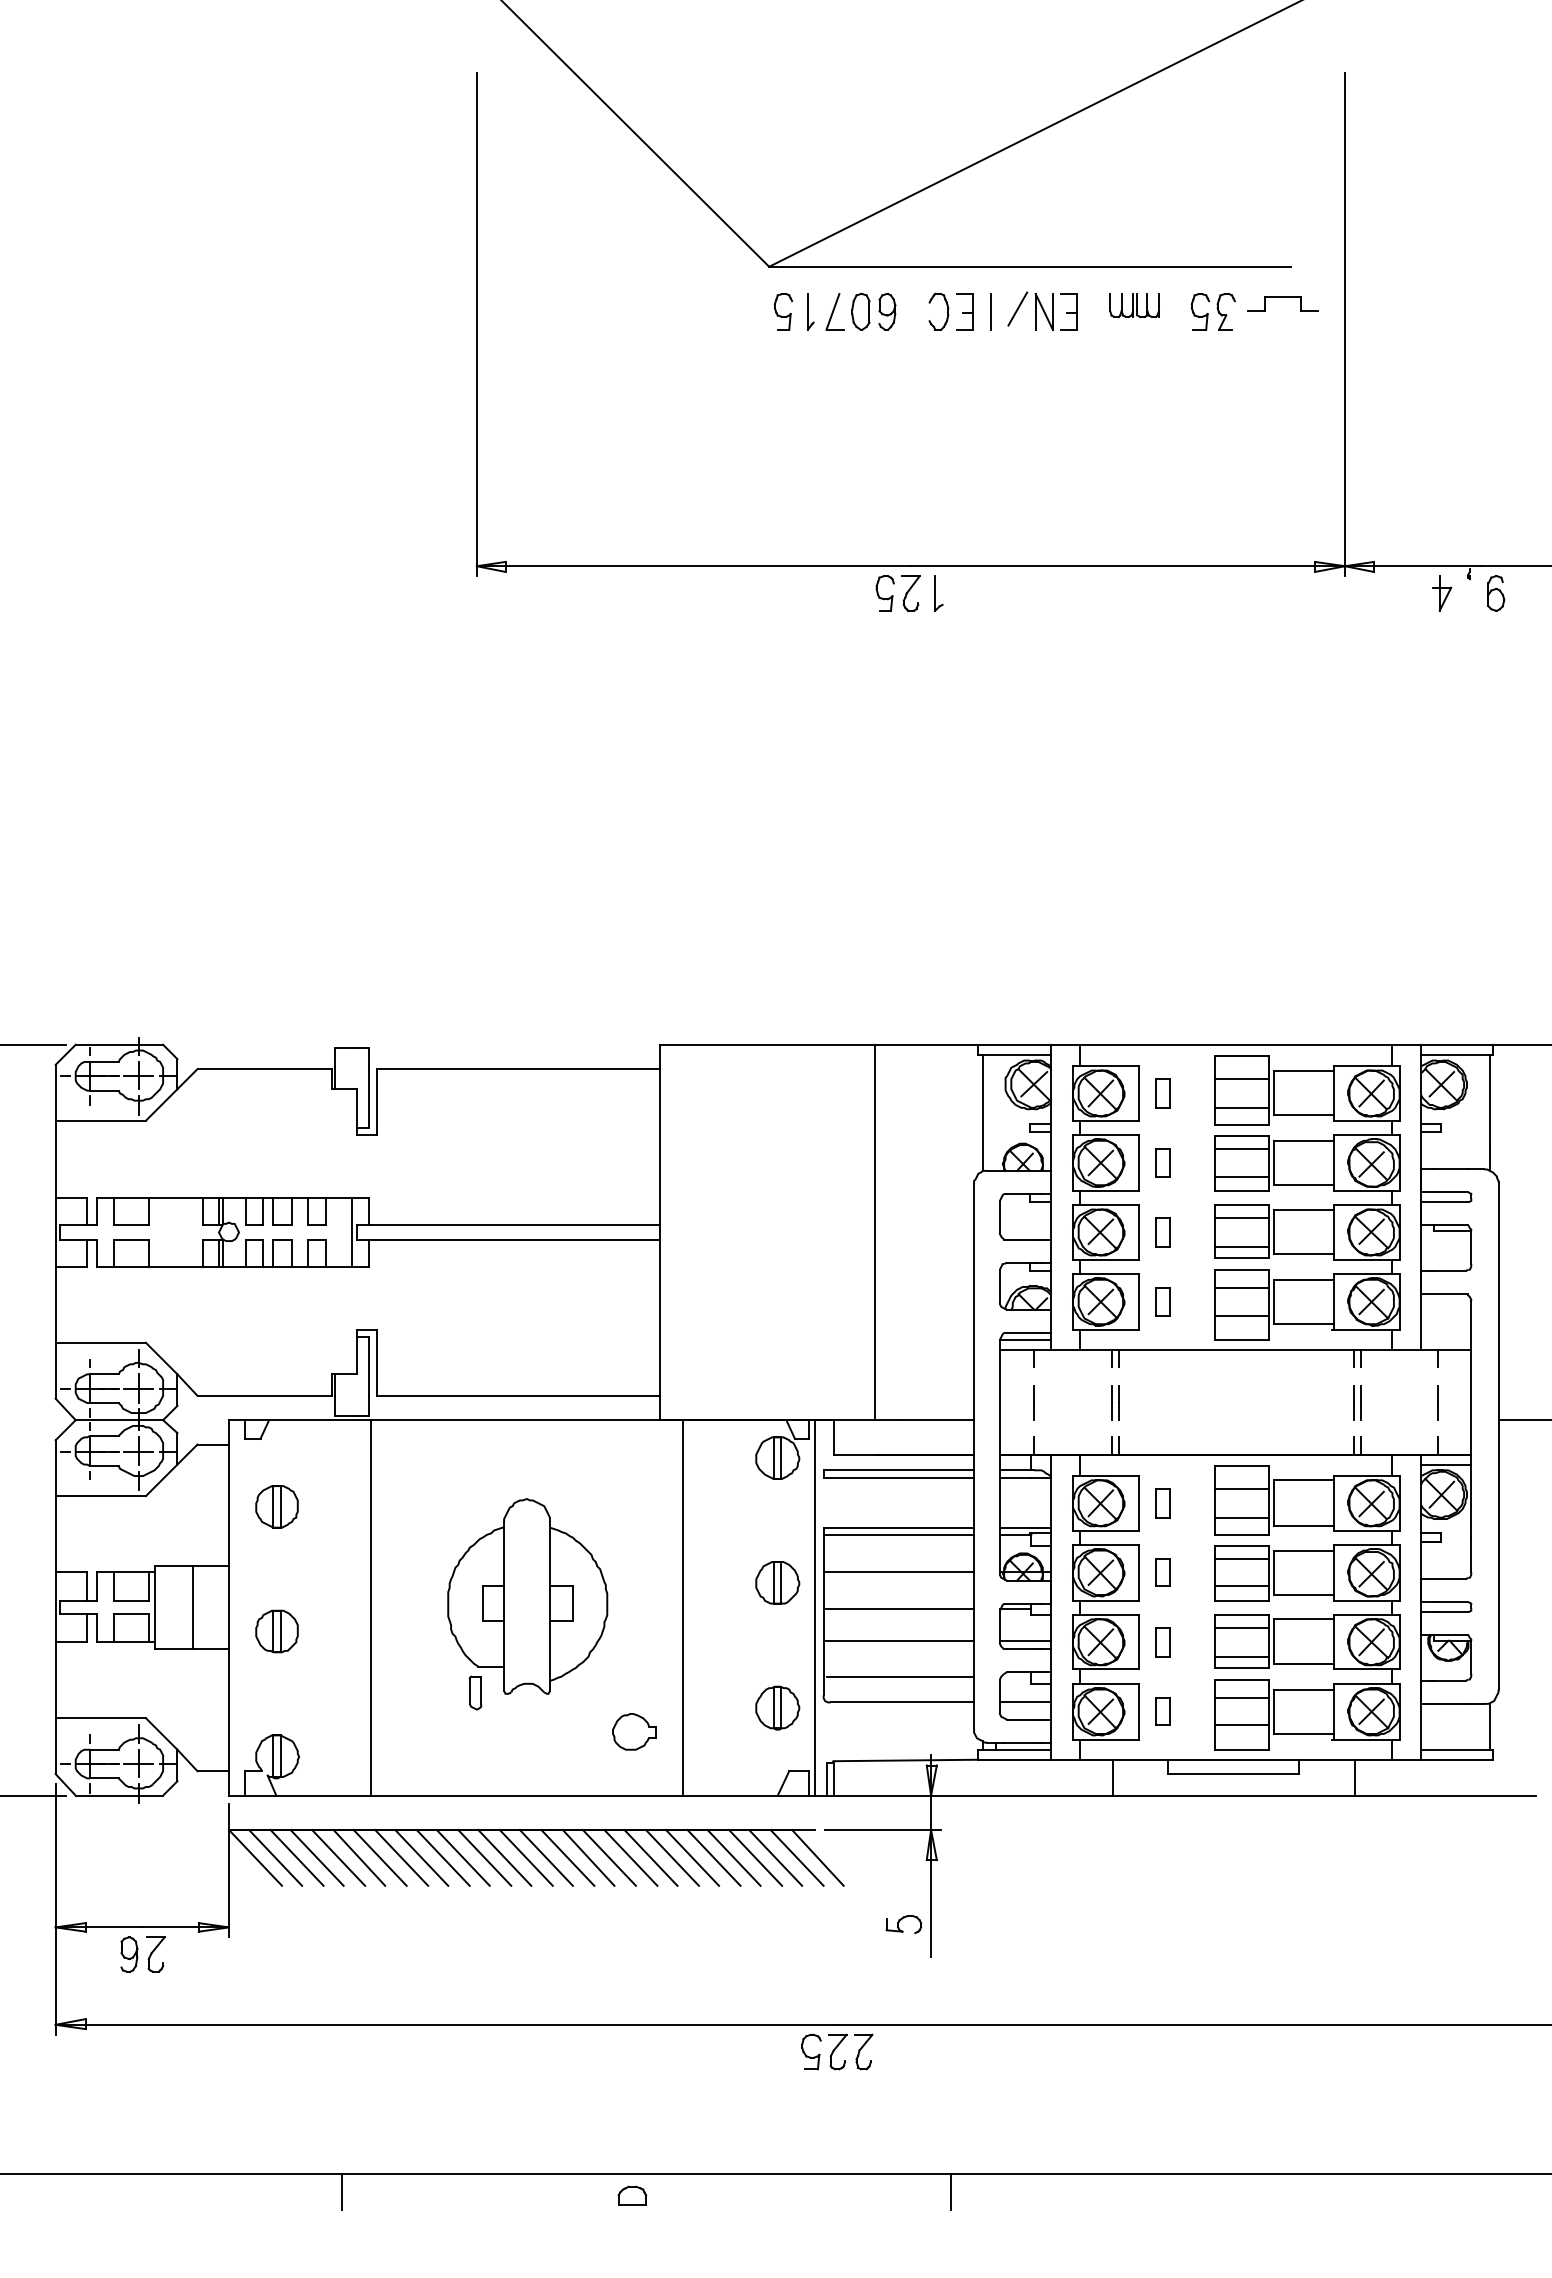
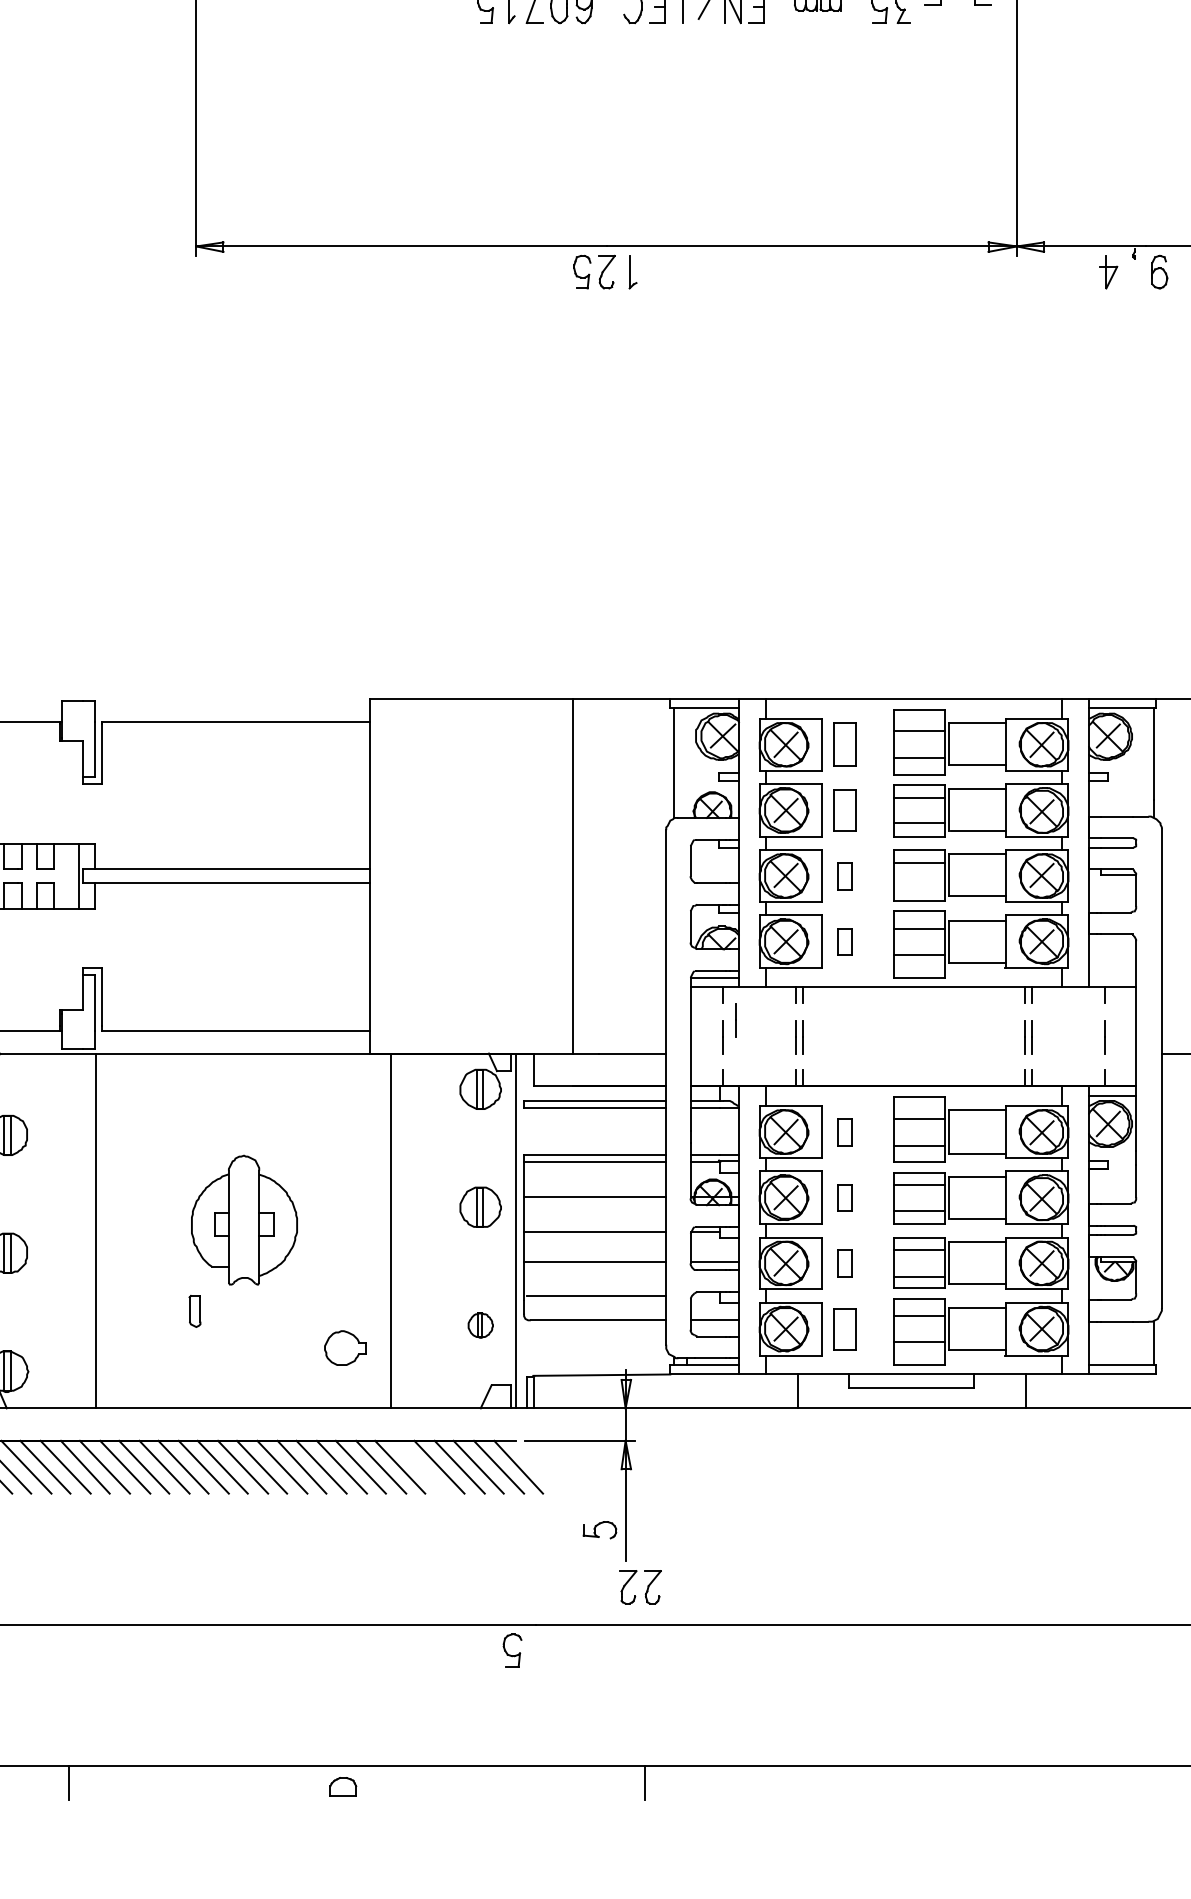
part: (1162, 1093) -> (844, 744), size x1.6
part: (1162, 1162) -> (844, 810), size x1.6
line: (1241, 1246) -> (919, 889), removed
line: (1047, 1384) -> (735, 1019), added
part: (527, 1596) -> (244, 1220), size x0.7
part: (777, 1707) -> (480, 1325), size x0.6
part: (1162, 1711) -> (844, 1328), size x1.6
line: (713, 1857) -> (419, 1466), removed
part: (857, 2053) -> (646, 1588), moved

